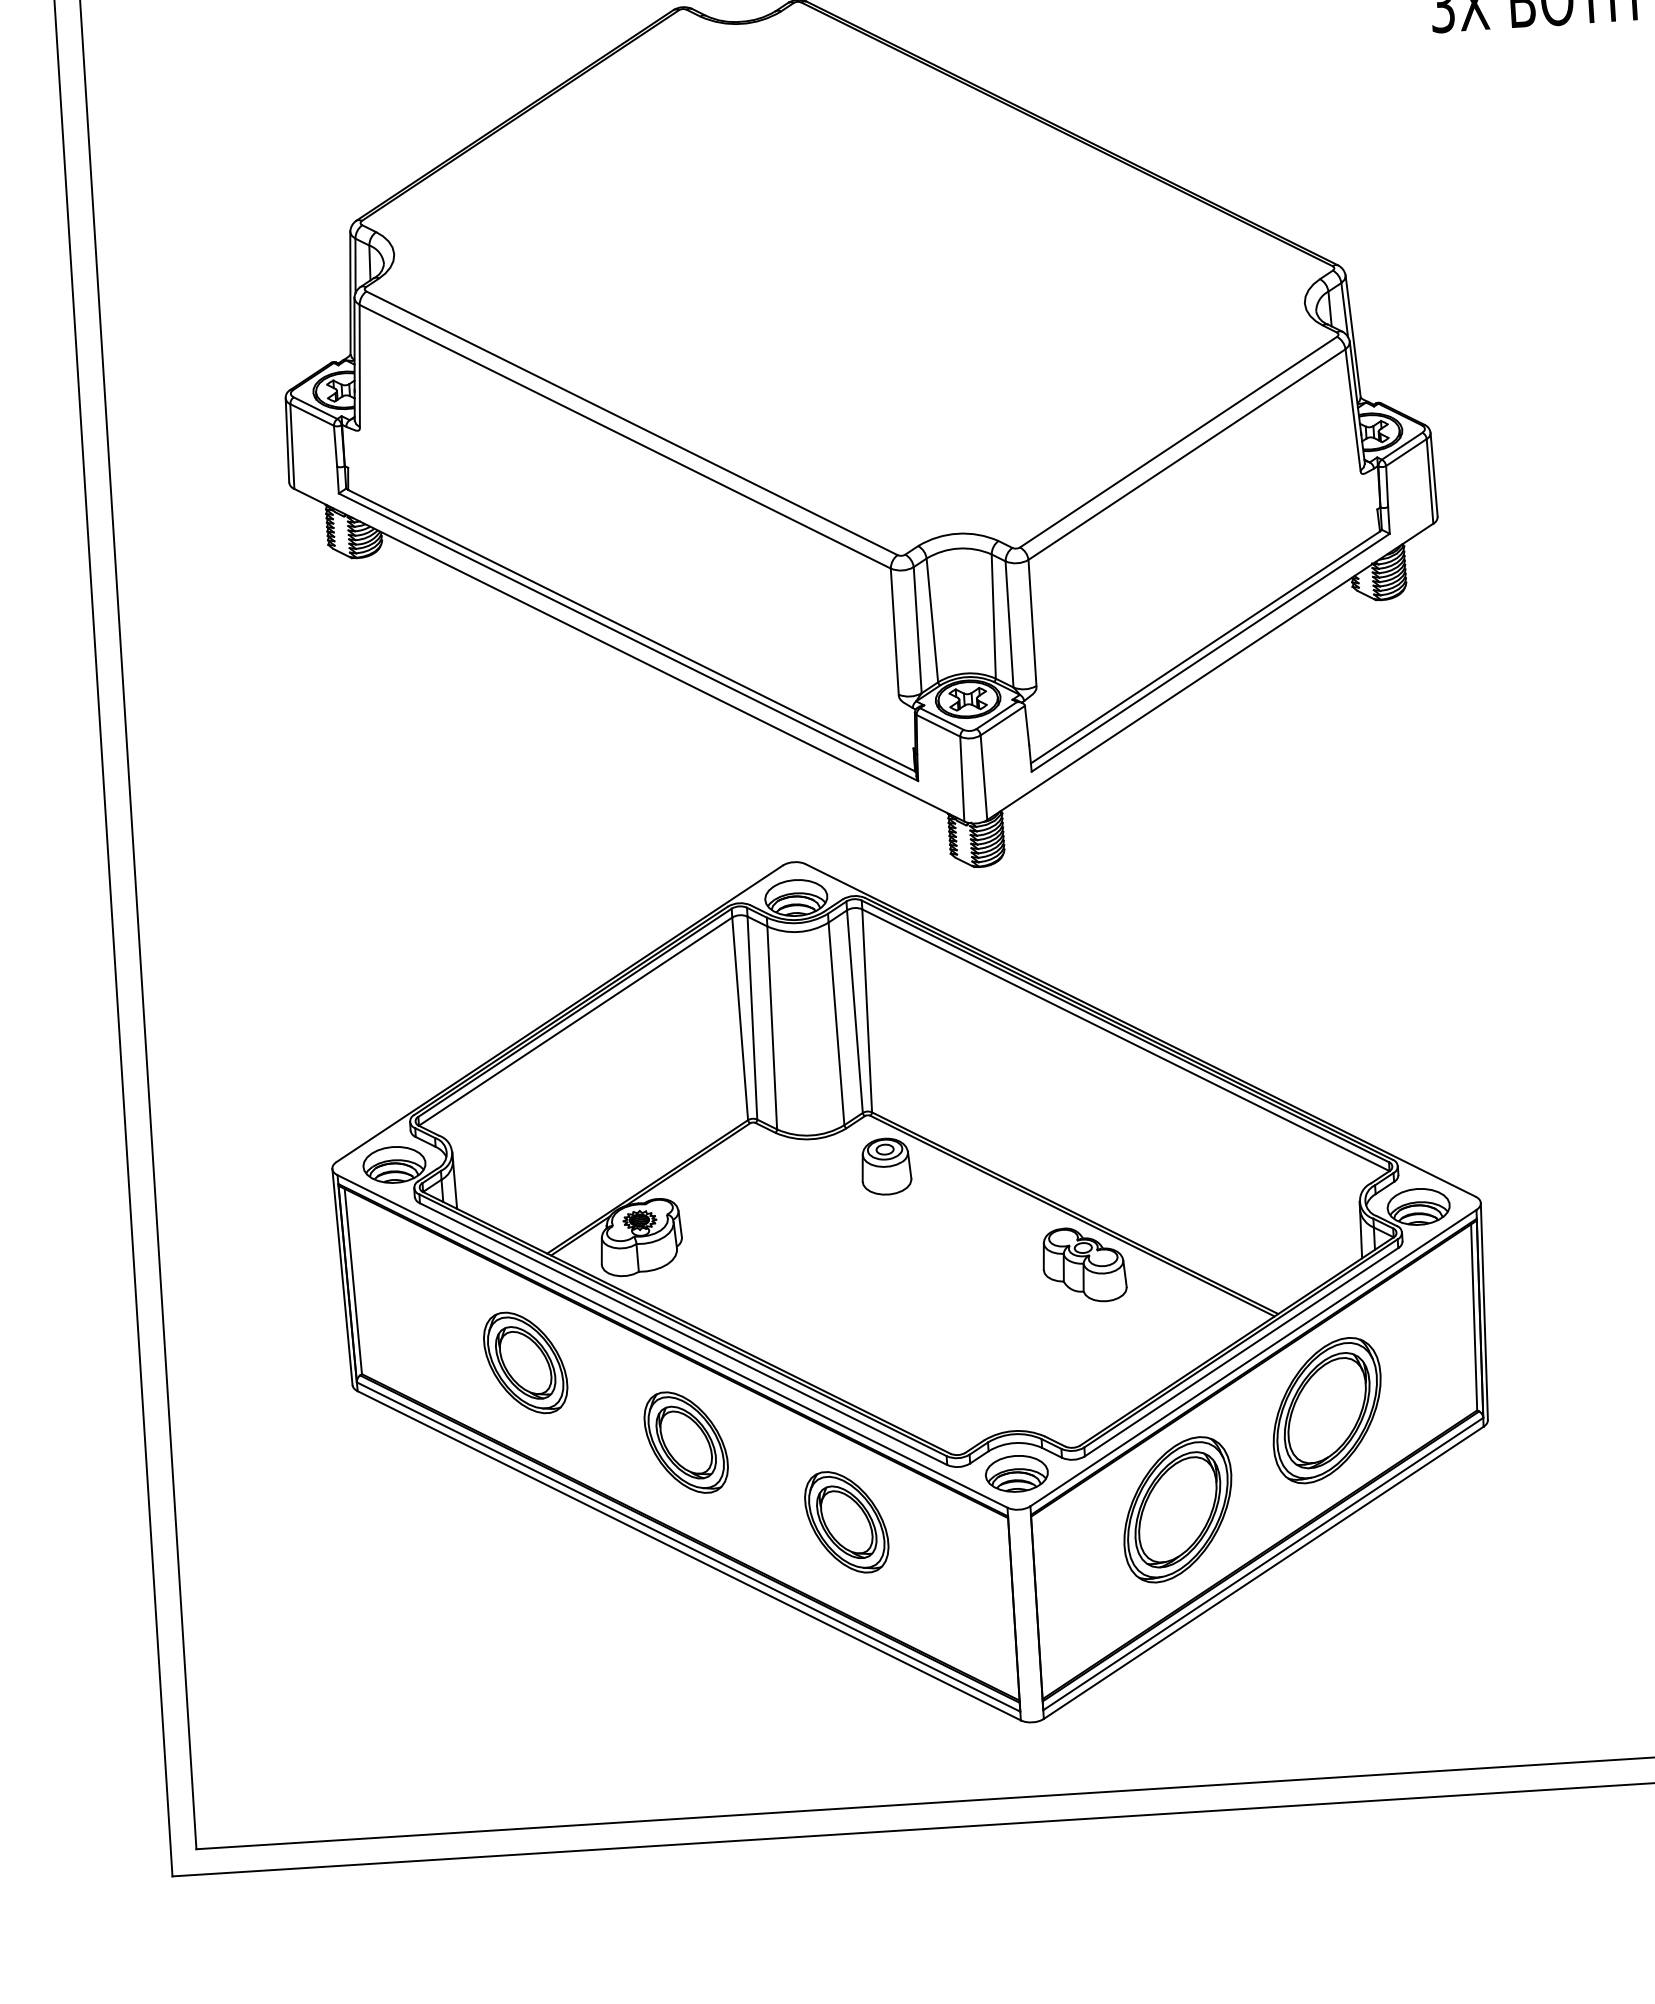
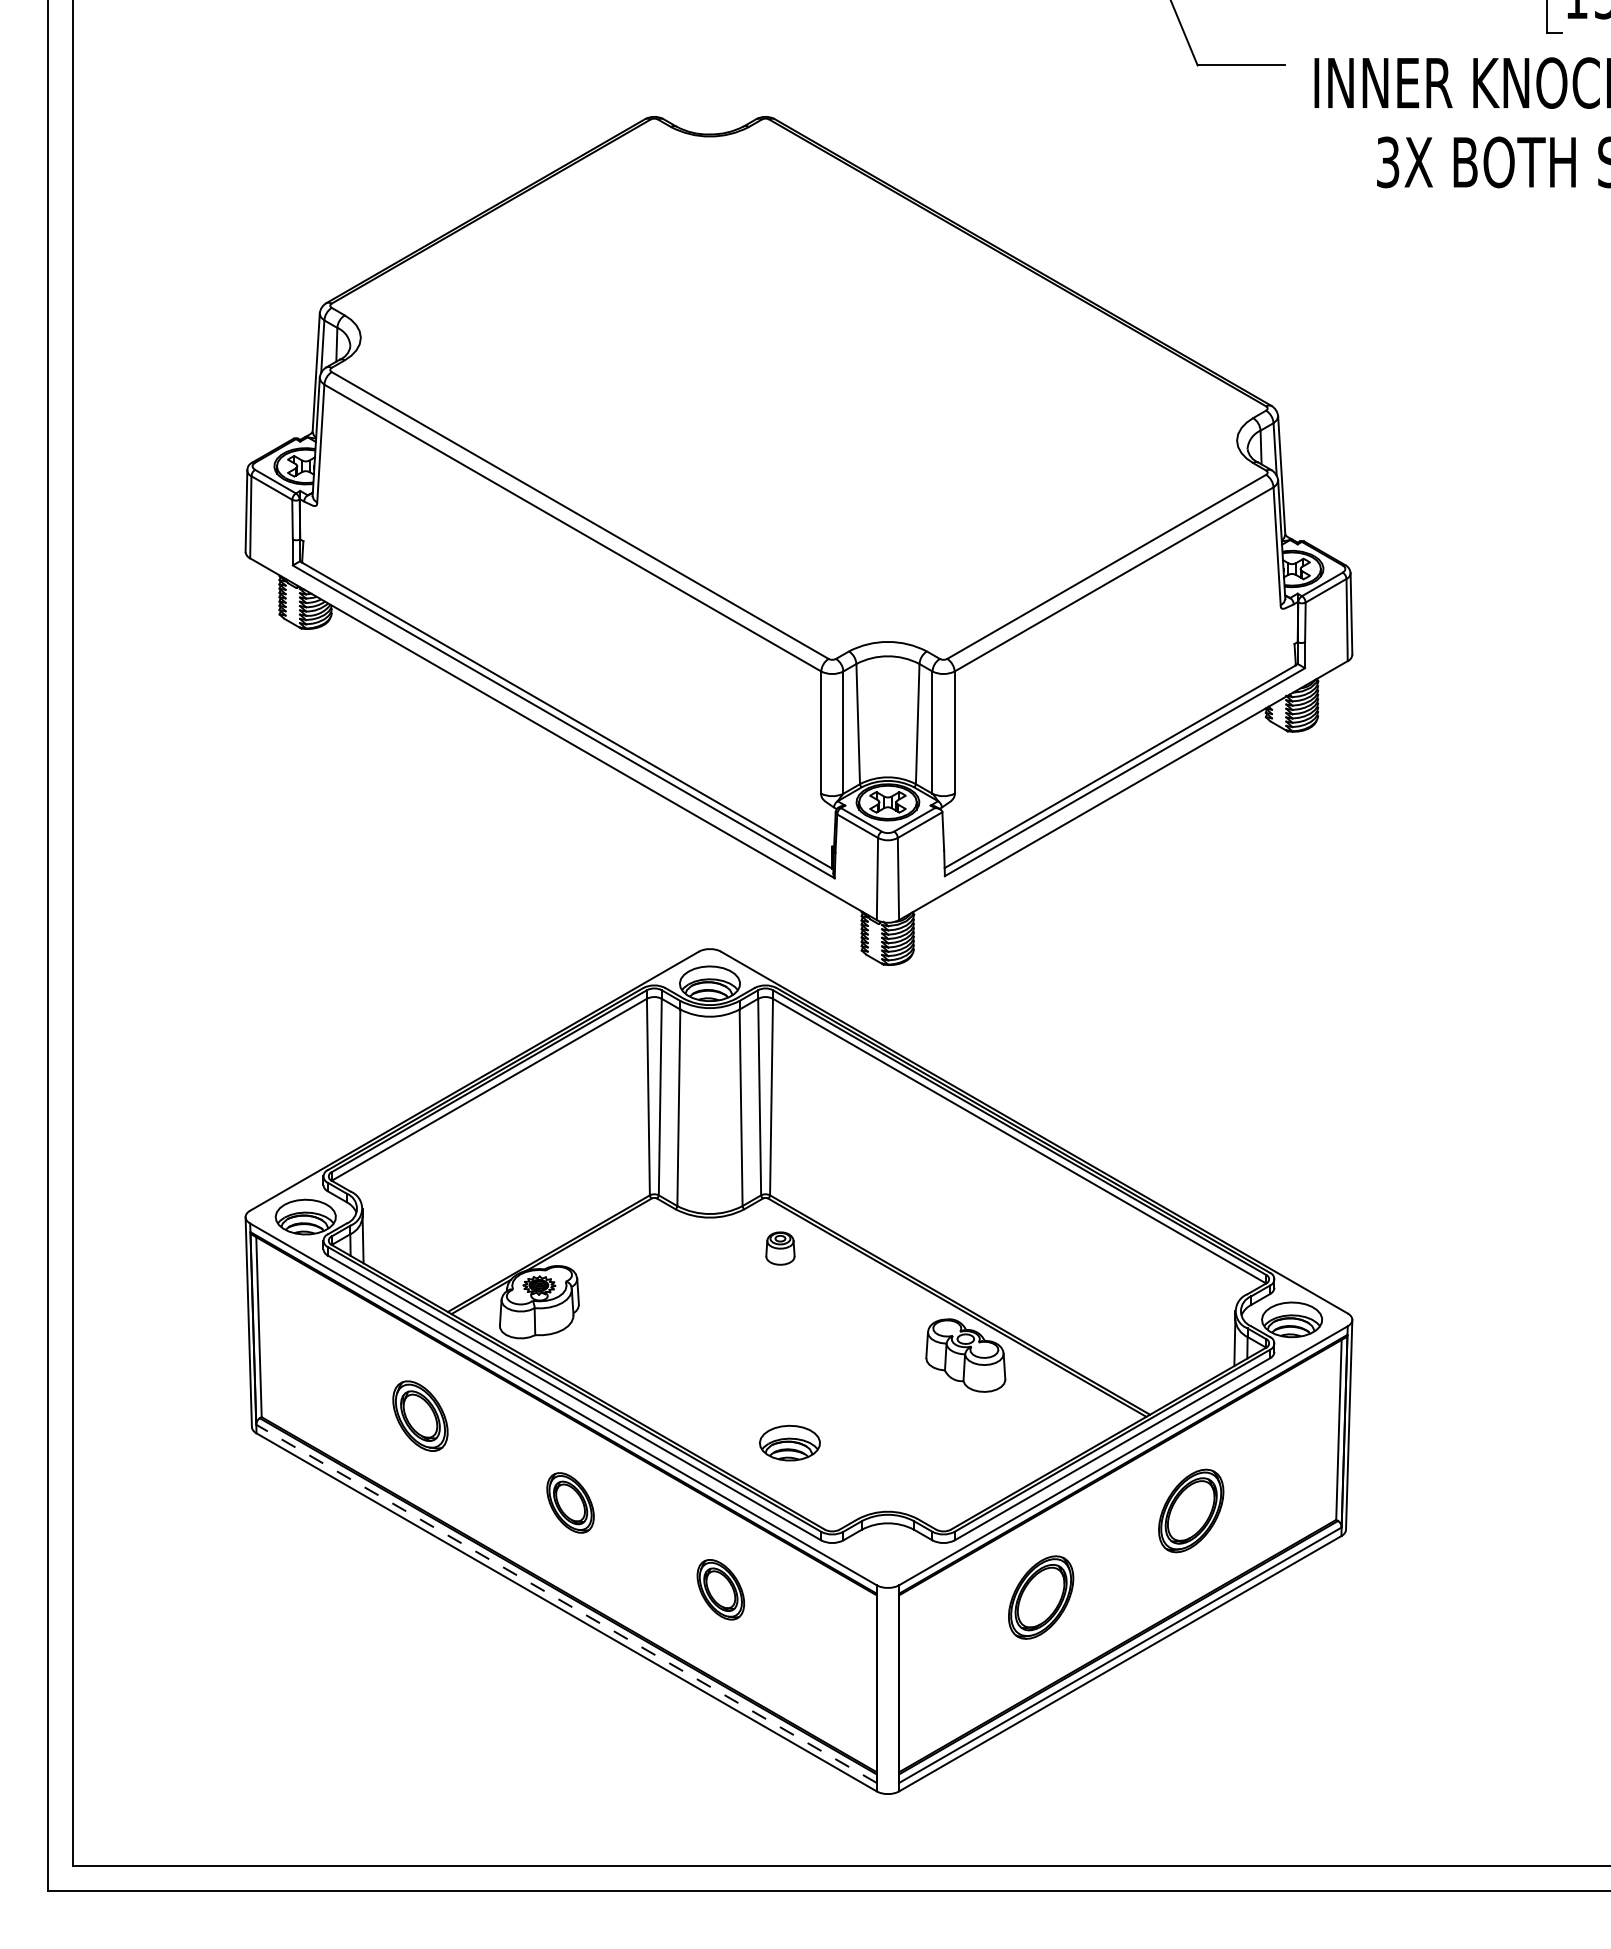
part: (886, 1166) -> (780, 1248), size x0.6
part: (525, 1362) -> (420, 1415), size x0.7
part: (1326, 1410) -> (1190, 1510), size x0.6
part: (686, 1442) -> (570, 1502), size x0.6
part: (1016, 1473) -> (789, 1442), moved
part: (1177, 1509) -> (1040, 1597), size x0.6
part: (846, 1522) -> (720, 1589), size x0.6
line: (688, 1546) -> (566, 1603), solid -> dashed

